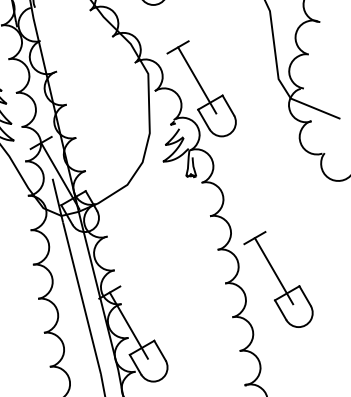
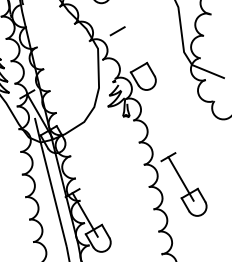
line: (195, 79) -> (129, 52), removed

